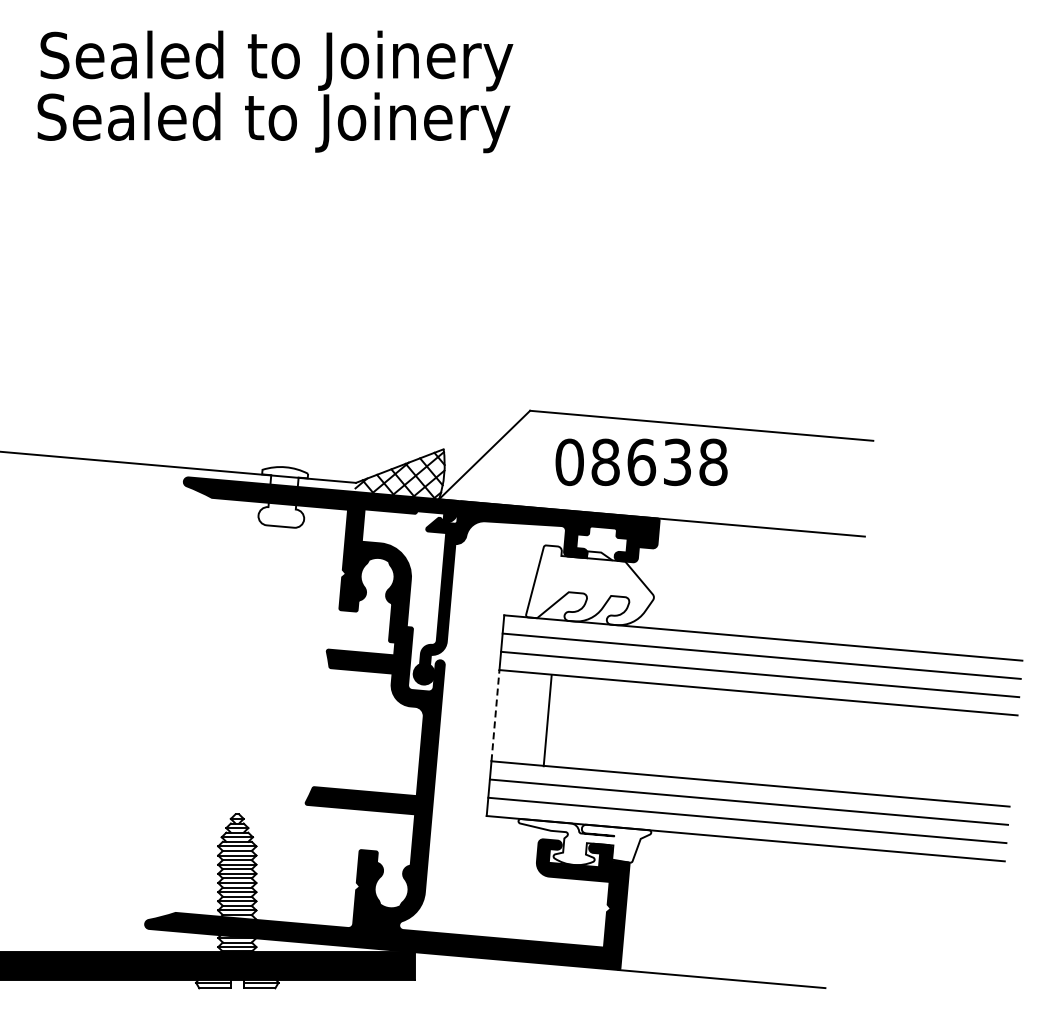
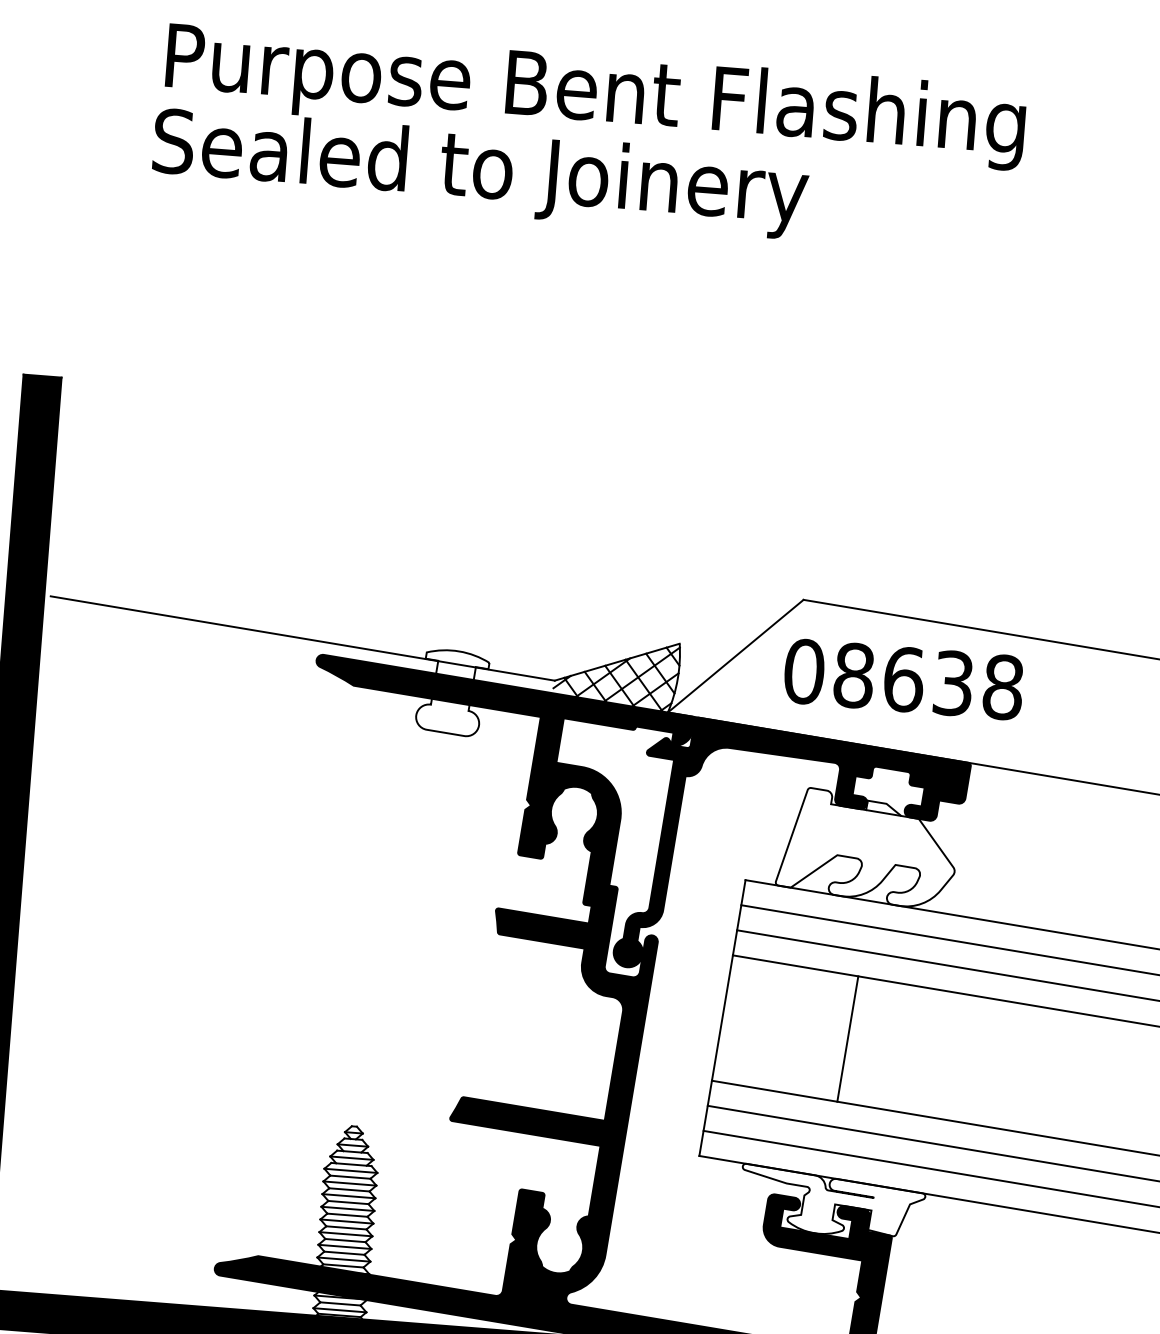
text: (351, 60) -> (594, 95), Sealed to Joinery -> Purpose Bent Flashing
text: (641, 461) -> (903, 678), moved
line: (495, 715) -> (722, 1017), dashed -> solid
line: (547, 720) -> (847, 1038), moved

